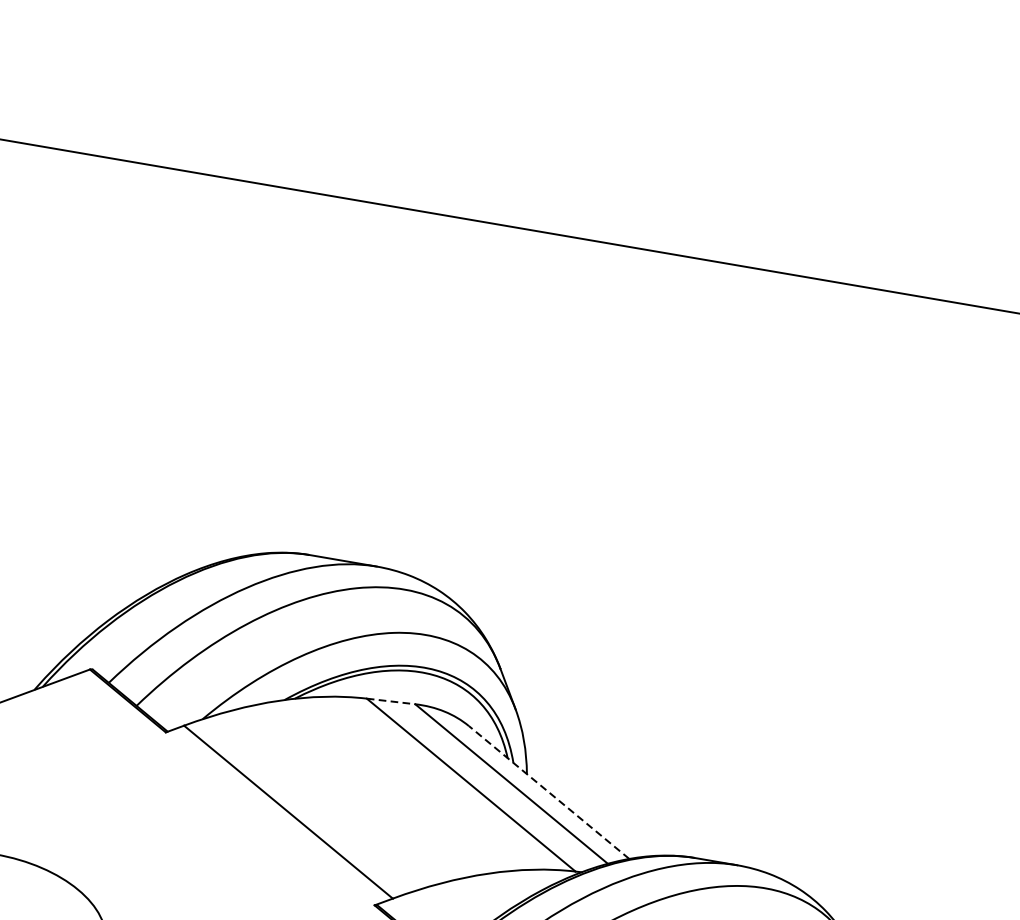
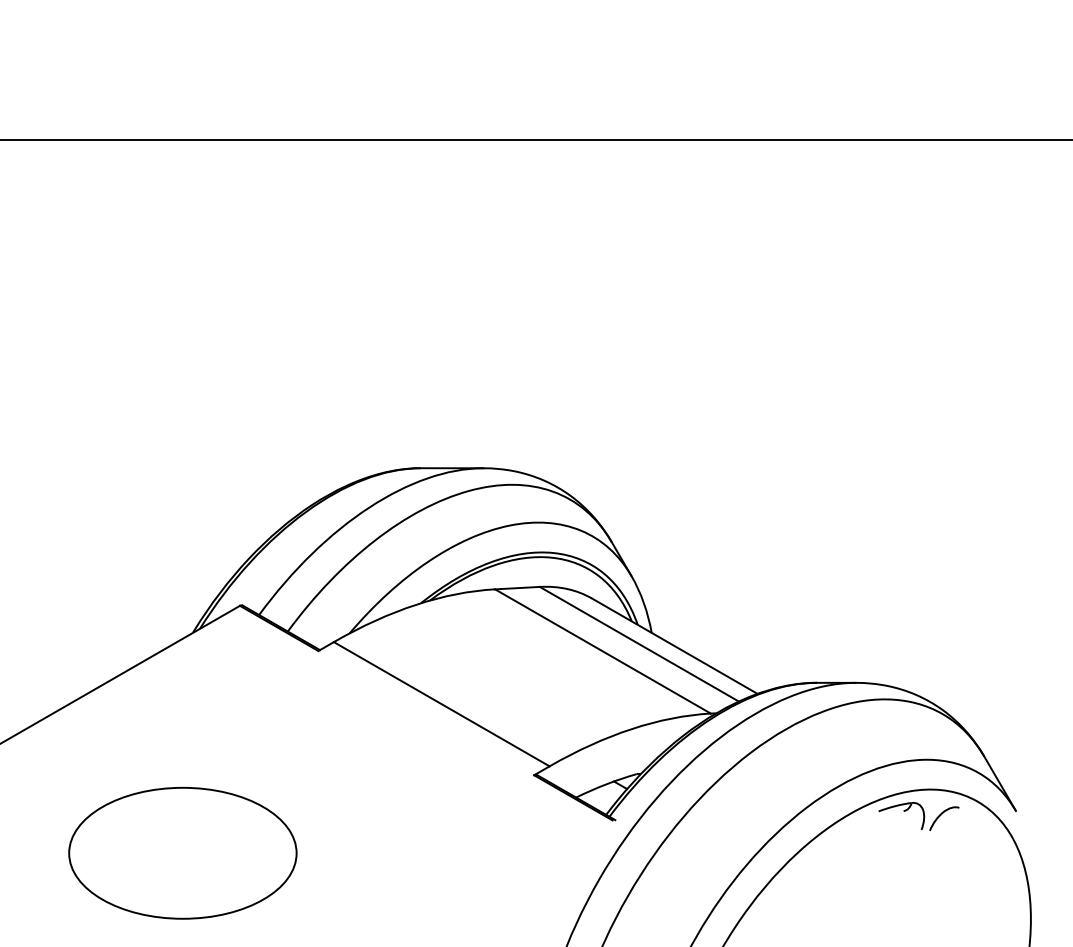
line: (391, 701) -> (517, 588), dashed -> solid
line: (548, 792) -> (674, 646), dashed -> solid

